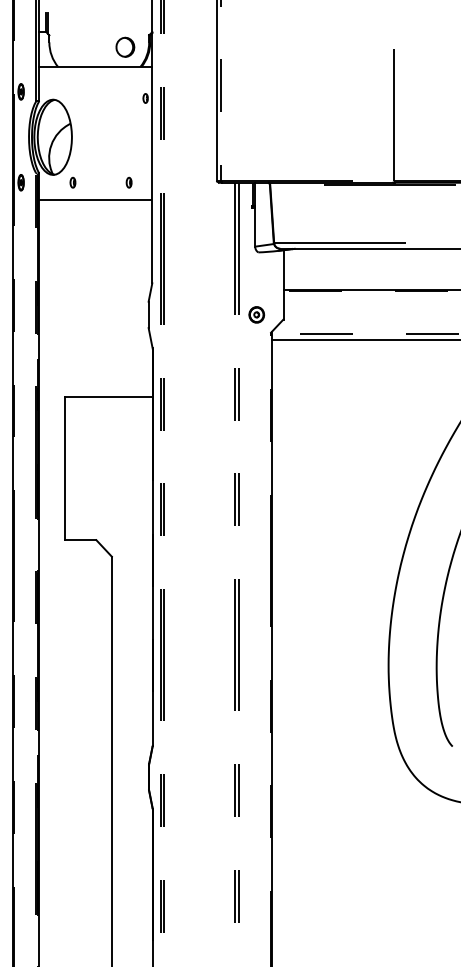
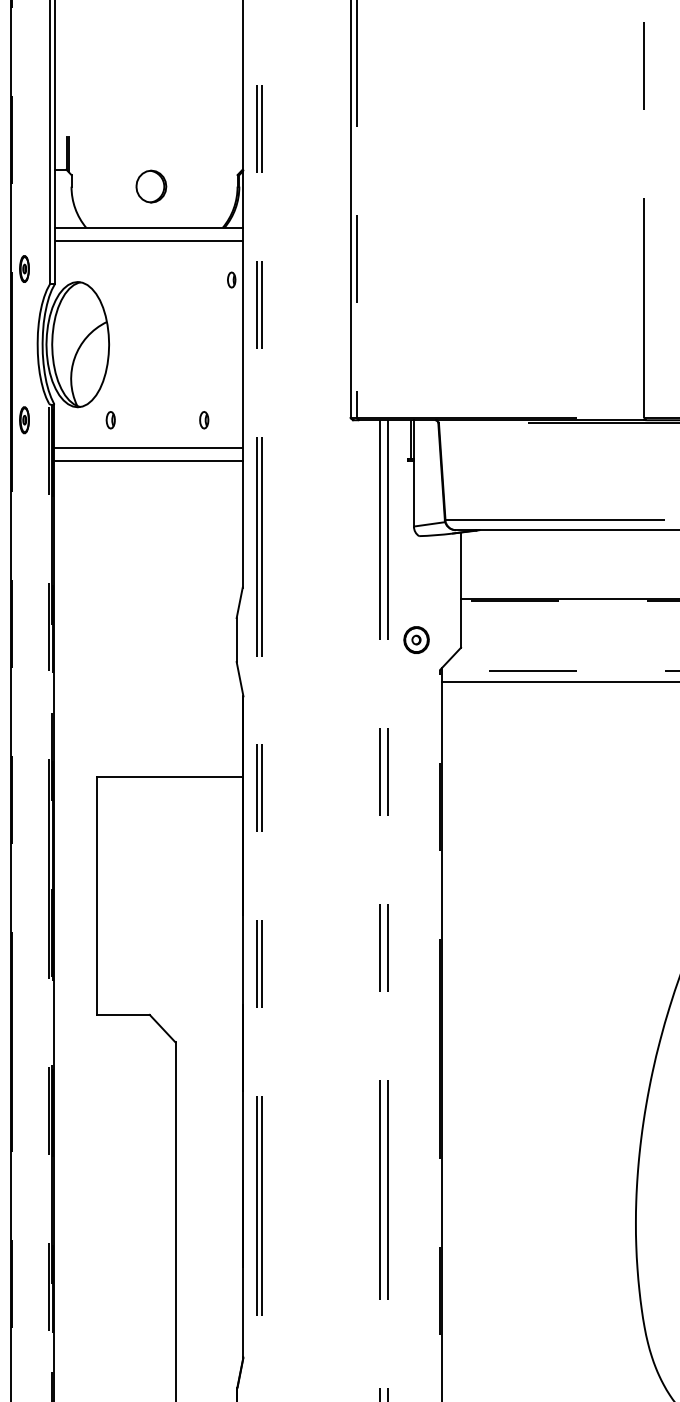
part: (125, 46) -> (151, 185), moved
line: (95, 75) -> (148, 241), added
line: (95, 207) -> (148, 461), added

